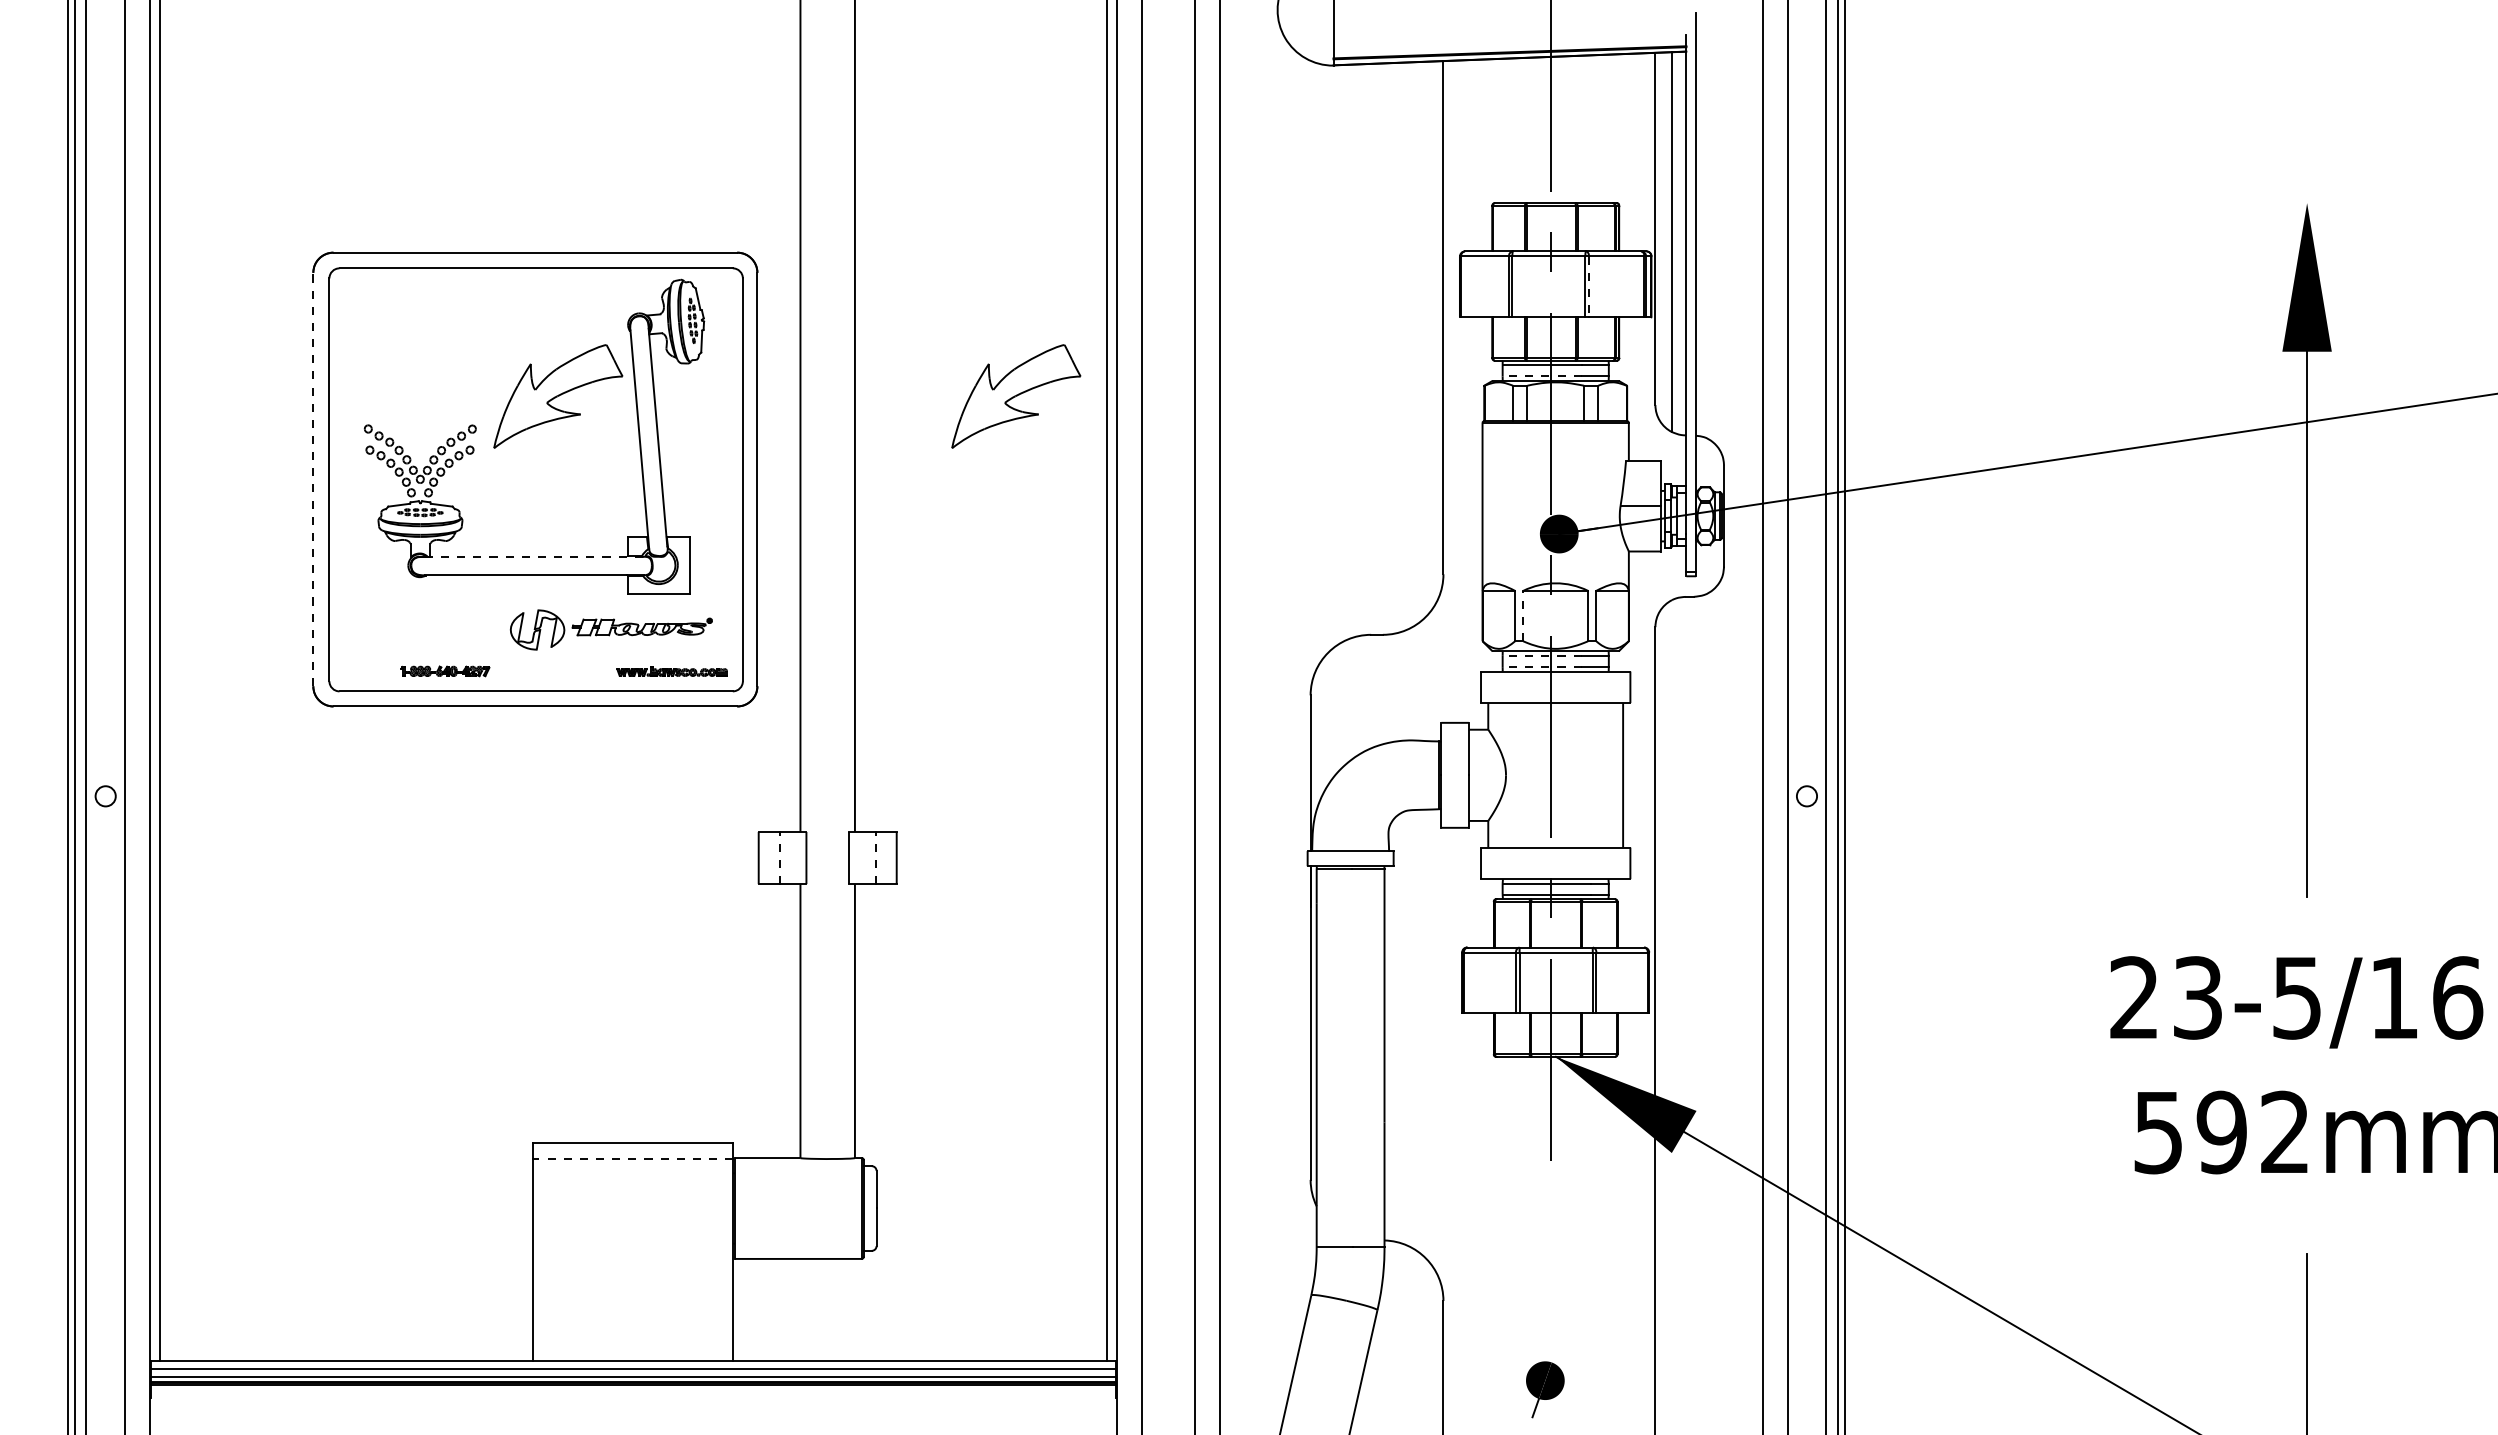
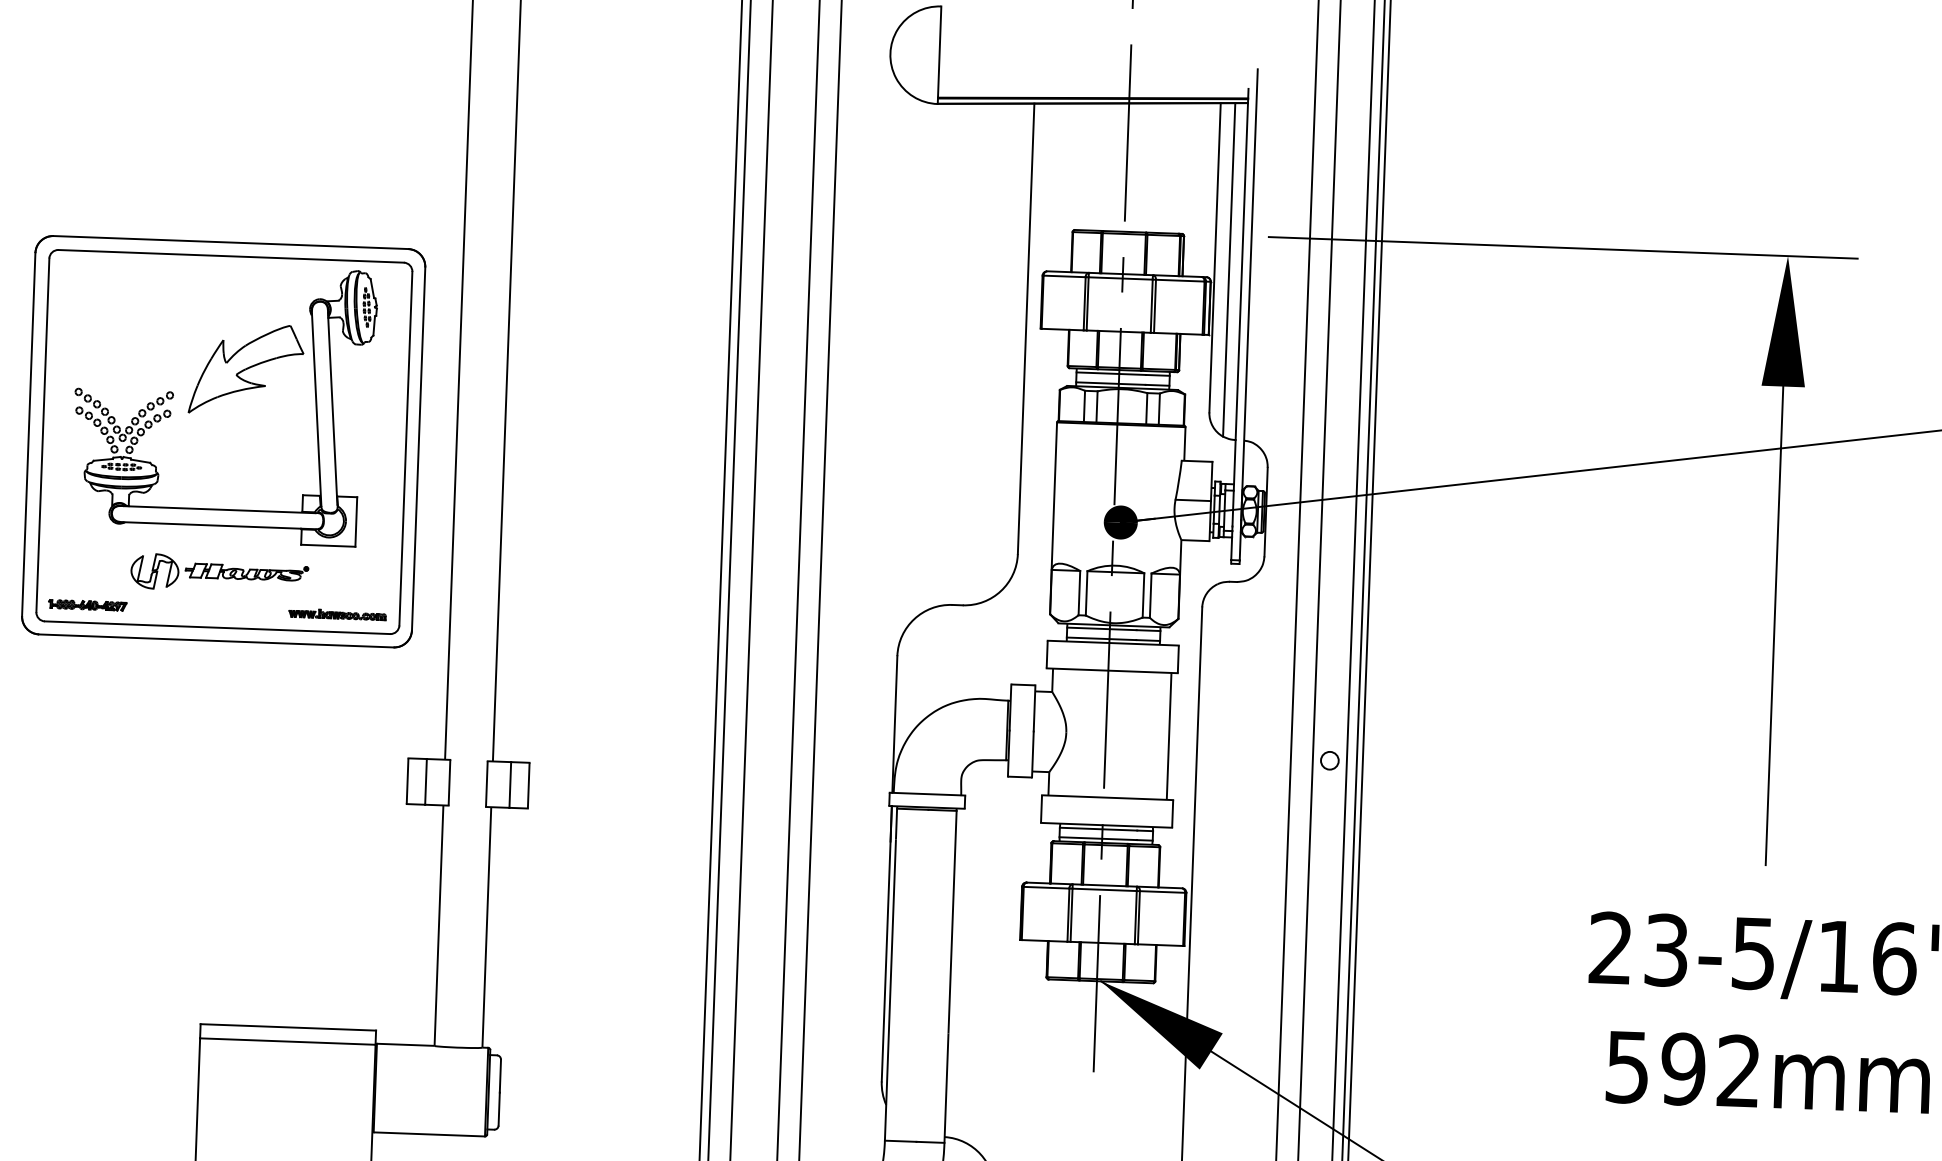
line: (2050, 203) -> (1562, 248), added
line: (1589, 287) -> (1155, 307), dashed -> solid
line: (1542, 376) -> (1111, 383), dashed -> solid
part: (1016, 396) -> (648, 384), removed
line: (313, 479) -> (28, 434), dashed -> solid
line: (533, 557) -> (219, 510), dashed -> solid
line: (1523, 615) -> (1086, 592), dashed -> solid
part: (610, 629) -> (218, 573), moved
line: (1542, 655) -> (1102, 628), dashed -> solid
line: (1542, 667) -> (1101, 639), dashed -> solid
part: (445, 671) -> (87, 605), moved
line: (779, 857) -> (425, 781), dashed -> solid
line: (875, 857) -> (510, 784), dashed -> solid
line: (633, 1159) -> (287, 1041), dashed -> solid

